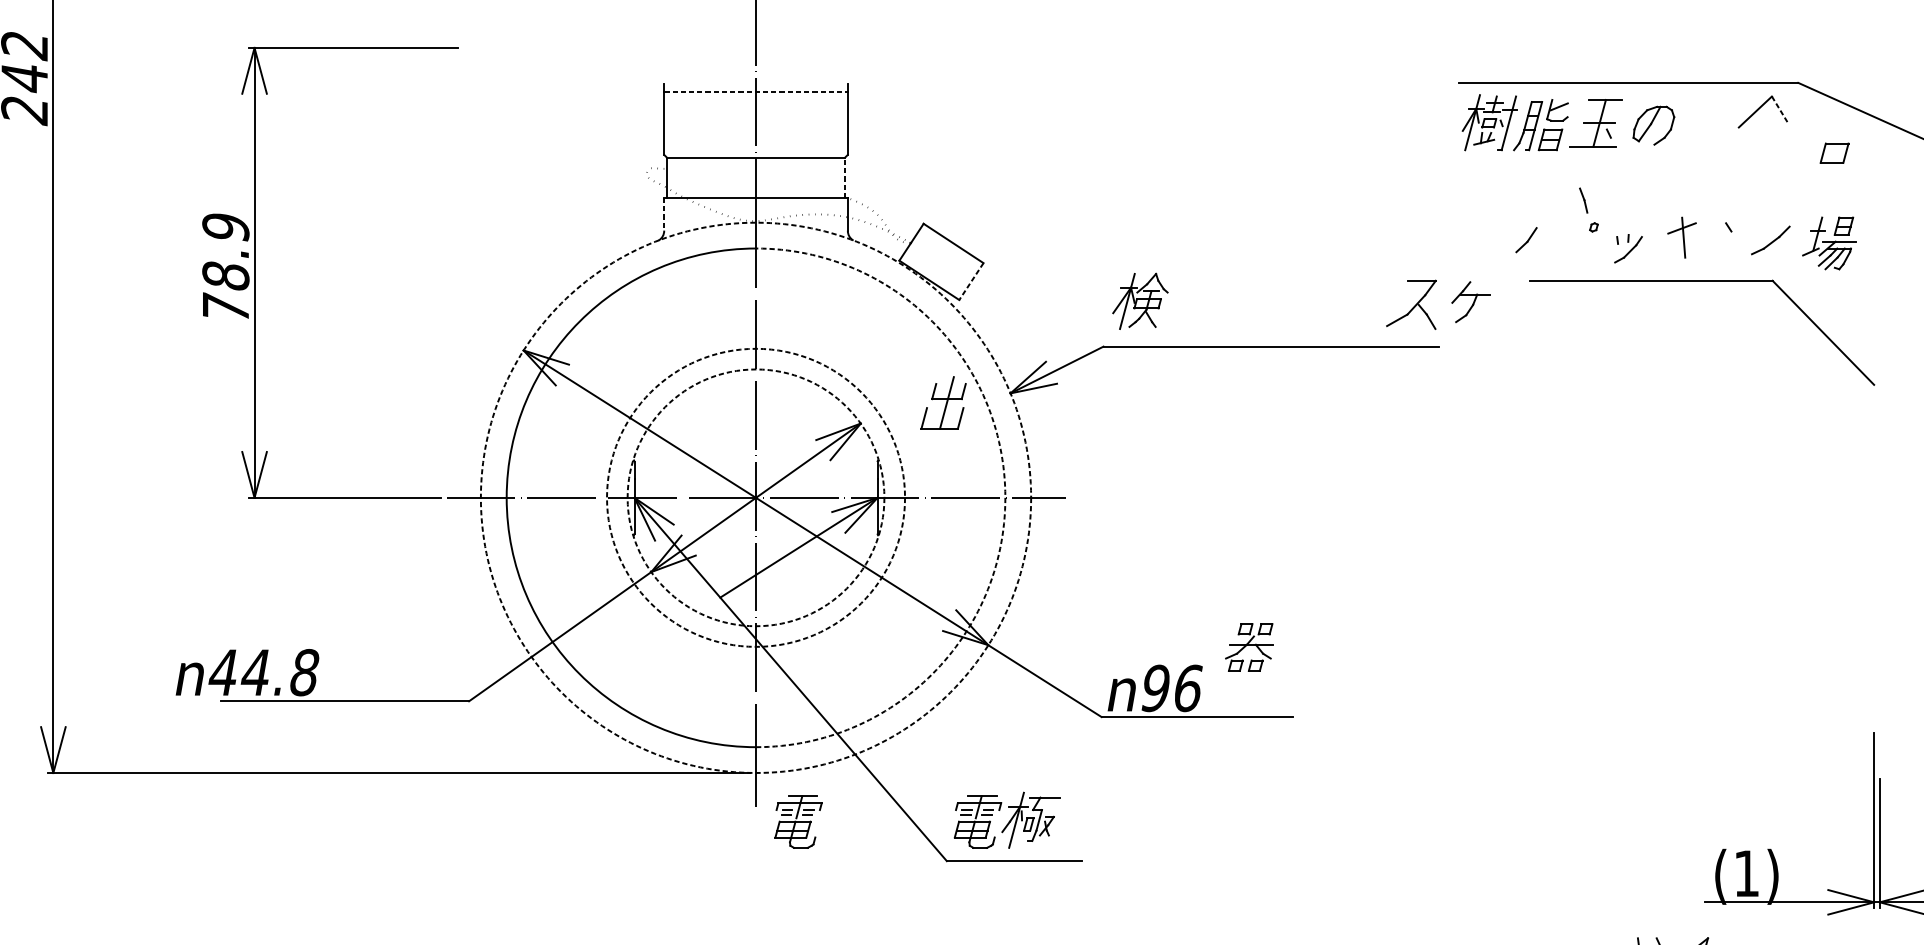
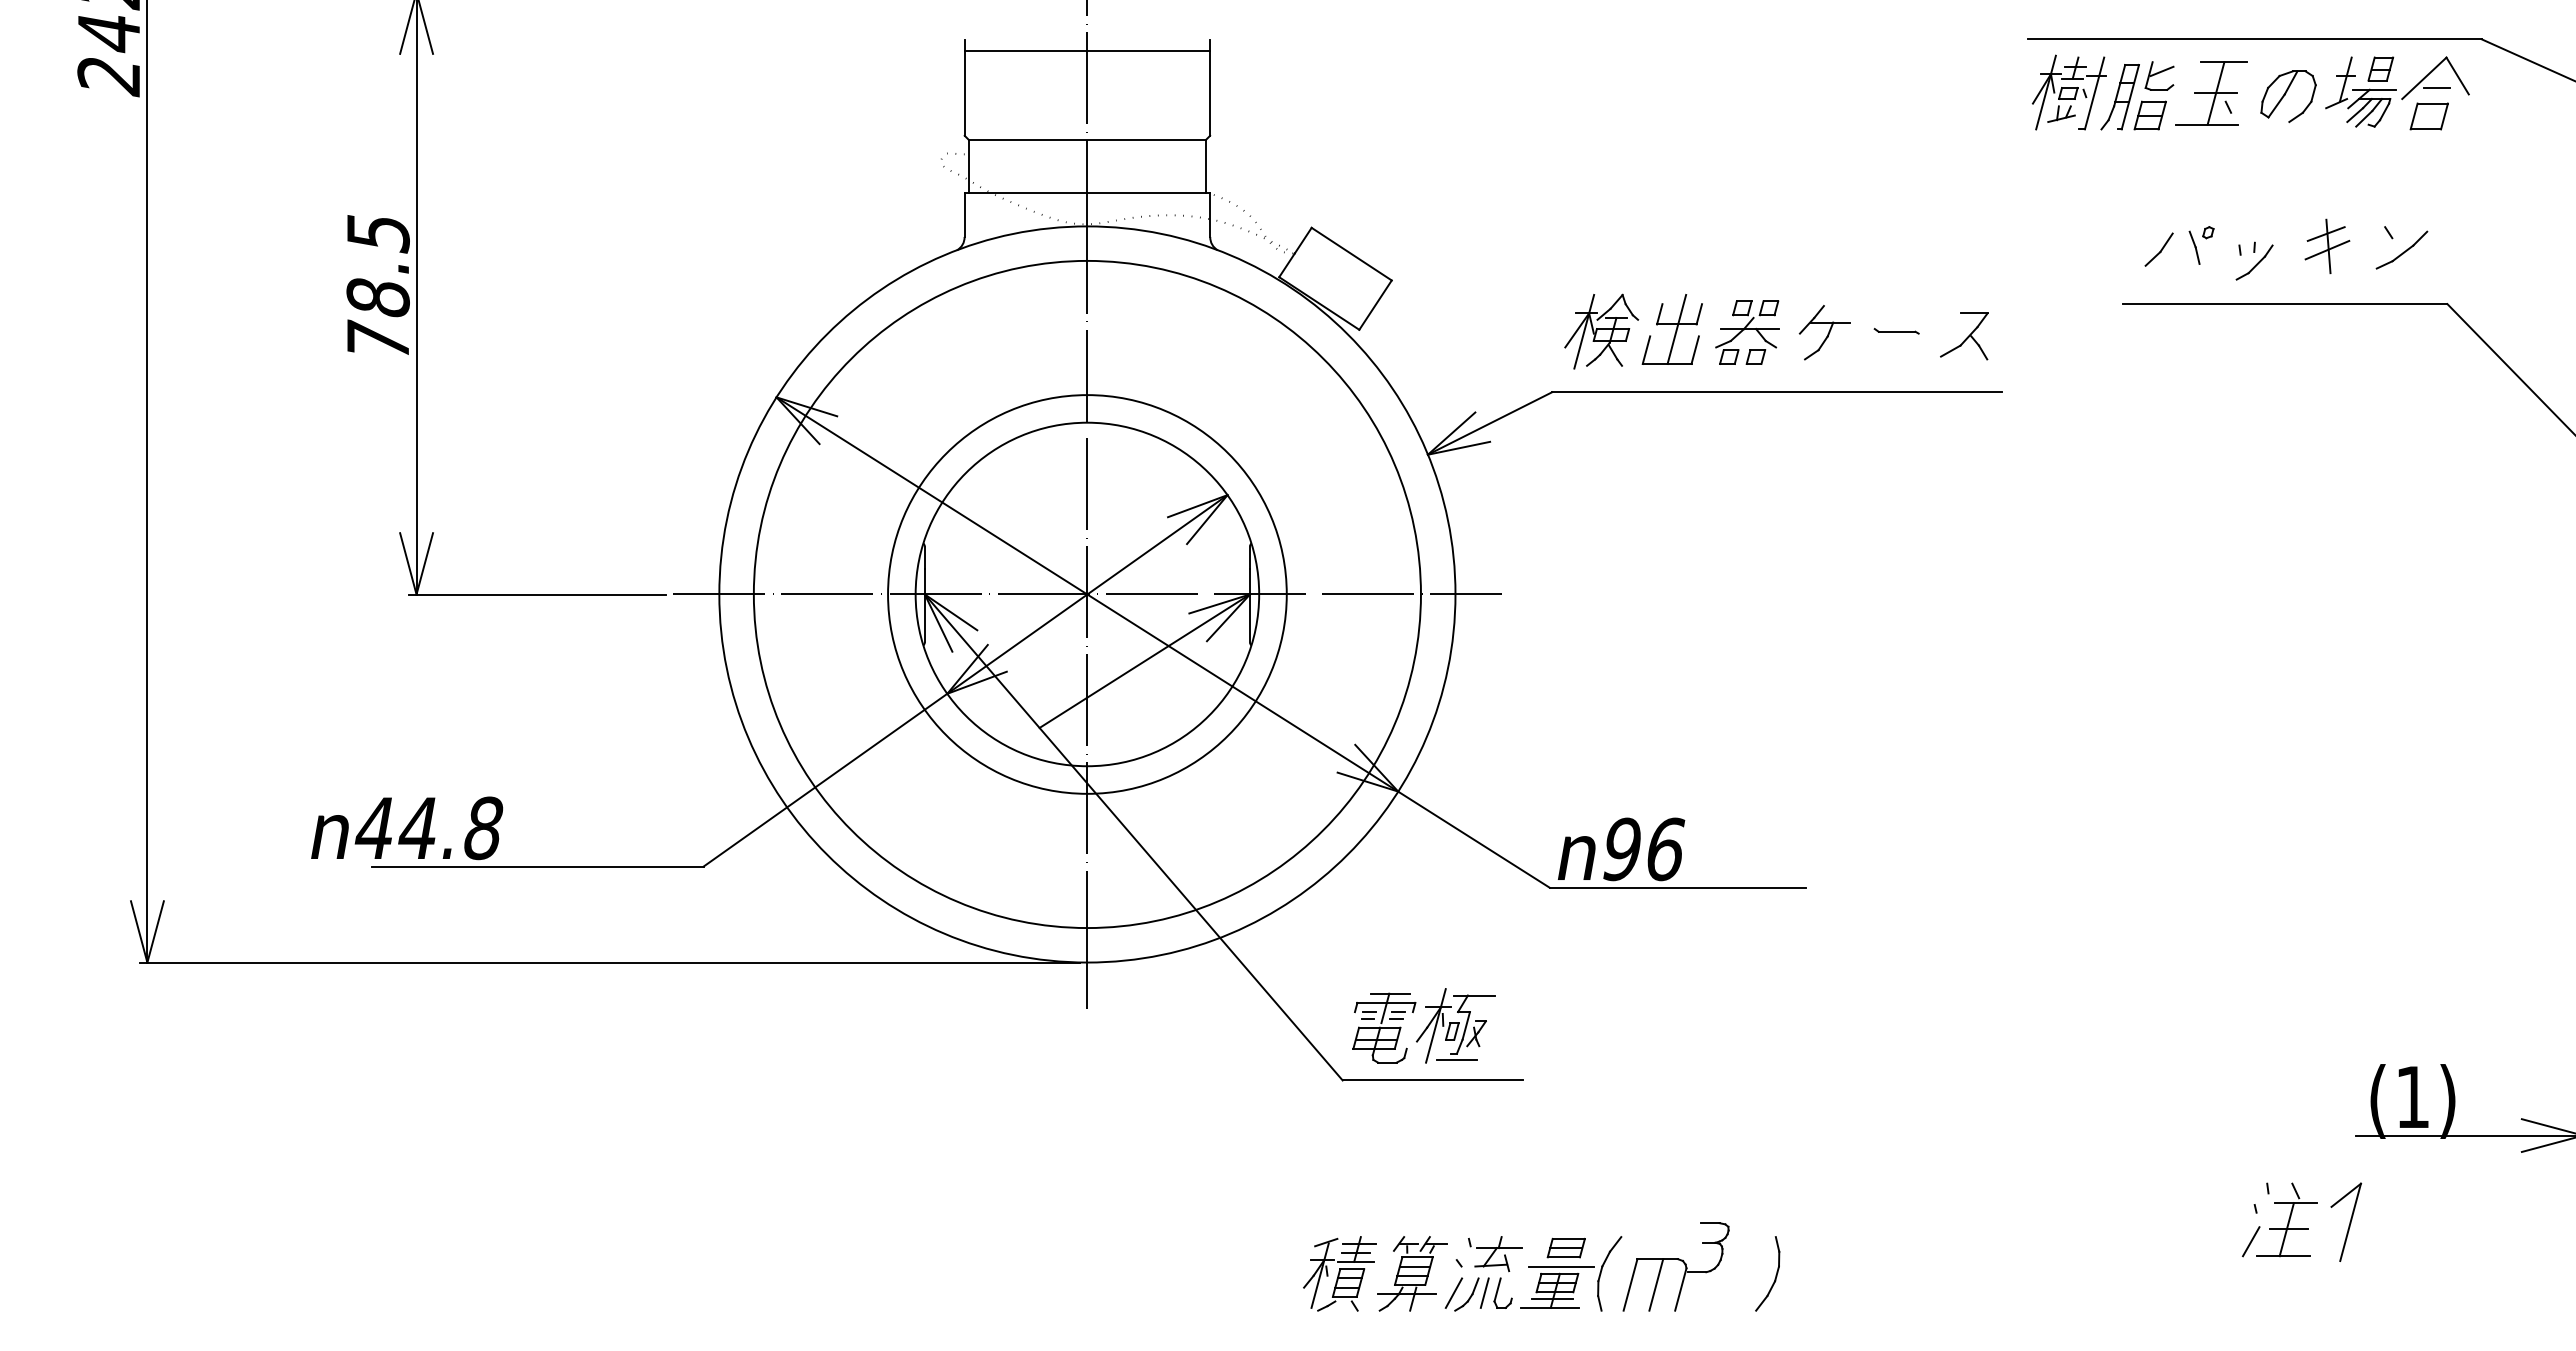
line: (756, 91) -> (1087, 51), dashed -> solid
line: (1780, 110) -> (2457, 76), dashed -> solid
line: (1764, 118) -> (2436, 87), added
part: (1833, 153) -> (2428, 116), moved
line: (845, 177) -> (1206, 166), dashed -> solid
part: (1583, 200) -> (2194, 247), moved
line: (664, 214) -> (964, 215), dashed -> solid
text: (225, 228) -> (377, 233), 78.9 -> 78.5
part: (1526, 239) -> (2158, 249), moved
line: (1682, 239) -> (2327, 249), added
part: (1770, 239) -> (2401, 249), moved
part: (1828, 242) -> (2360, 91), moved
line: (971, 281) -> (1375, 305), dashed -> solid
part: (1360, 301) -> (1896, 331), added
part: (1470, 302) -> (1824, 332), moved
part: (1411, 305) -> (1964, 336), size x0.71
part: (942, 402) -> (1671, 329), moved
circle: (756, 497) -> (1087, 594), dashed -> solid
circle: (756, 497) -> (1087, 594), dashed -> solid
circle: (756, 497) -> (1087, 594), dashed -> solid
arc: (1005, 497) -> (1420, 594), dashed -> solid
part: (1249, 647) -> (1747, 332), moved
part: (798, 821) -> (1144, 1027), removed
line: (1031, 845) -> (1456, 1059), added

